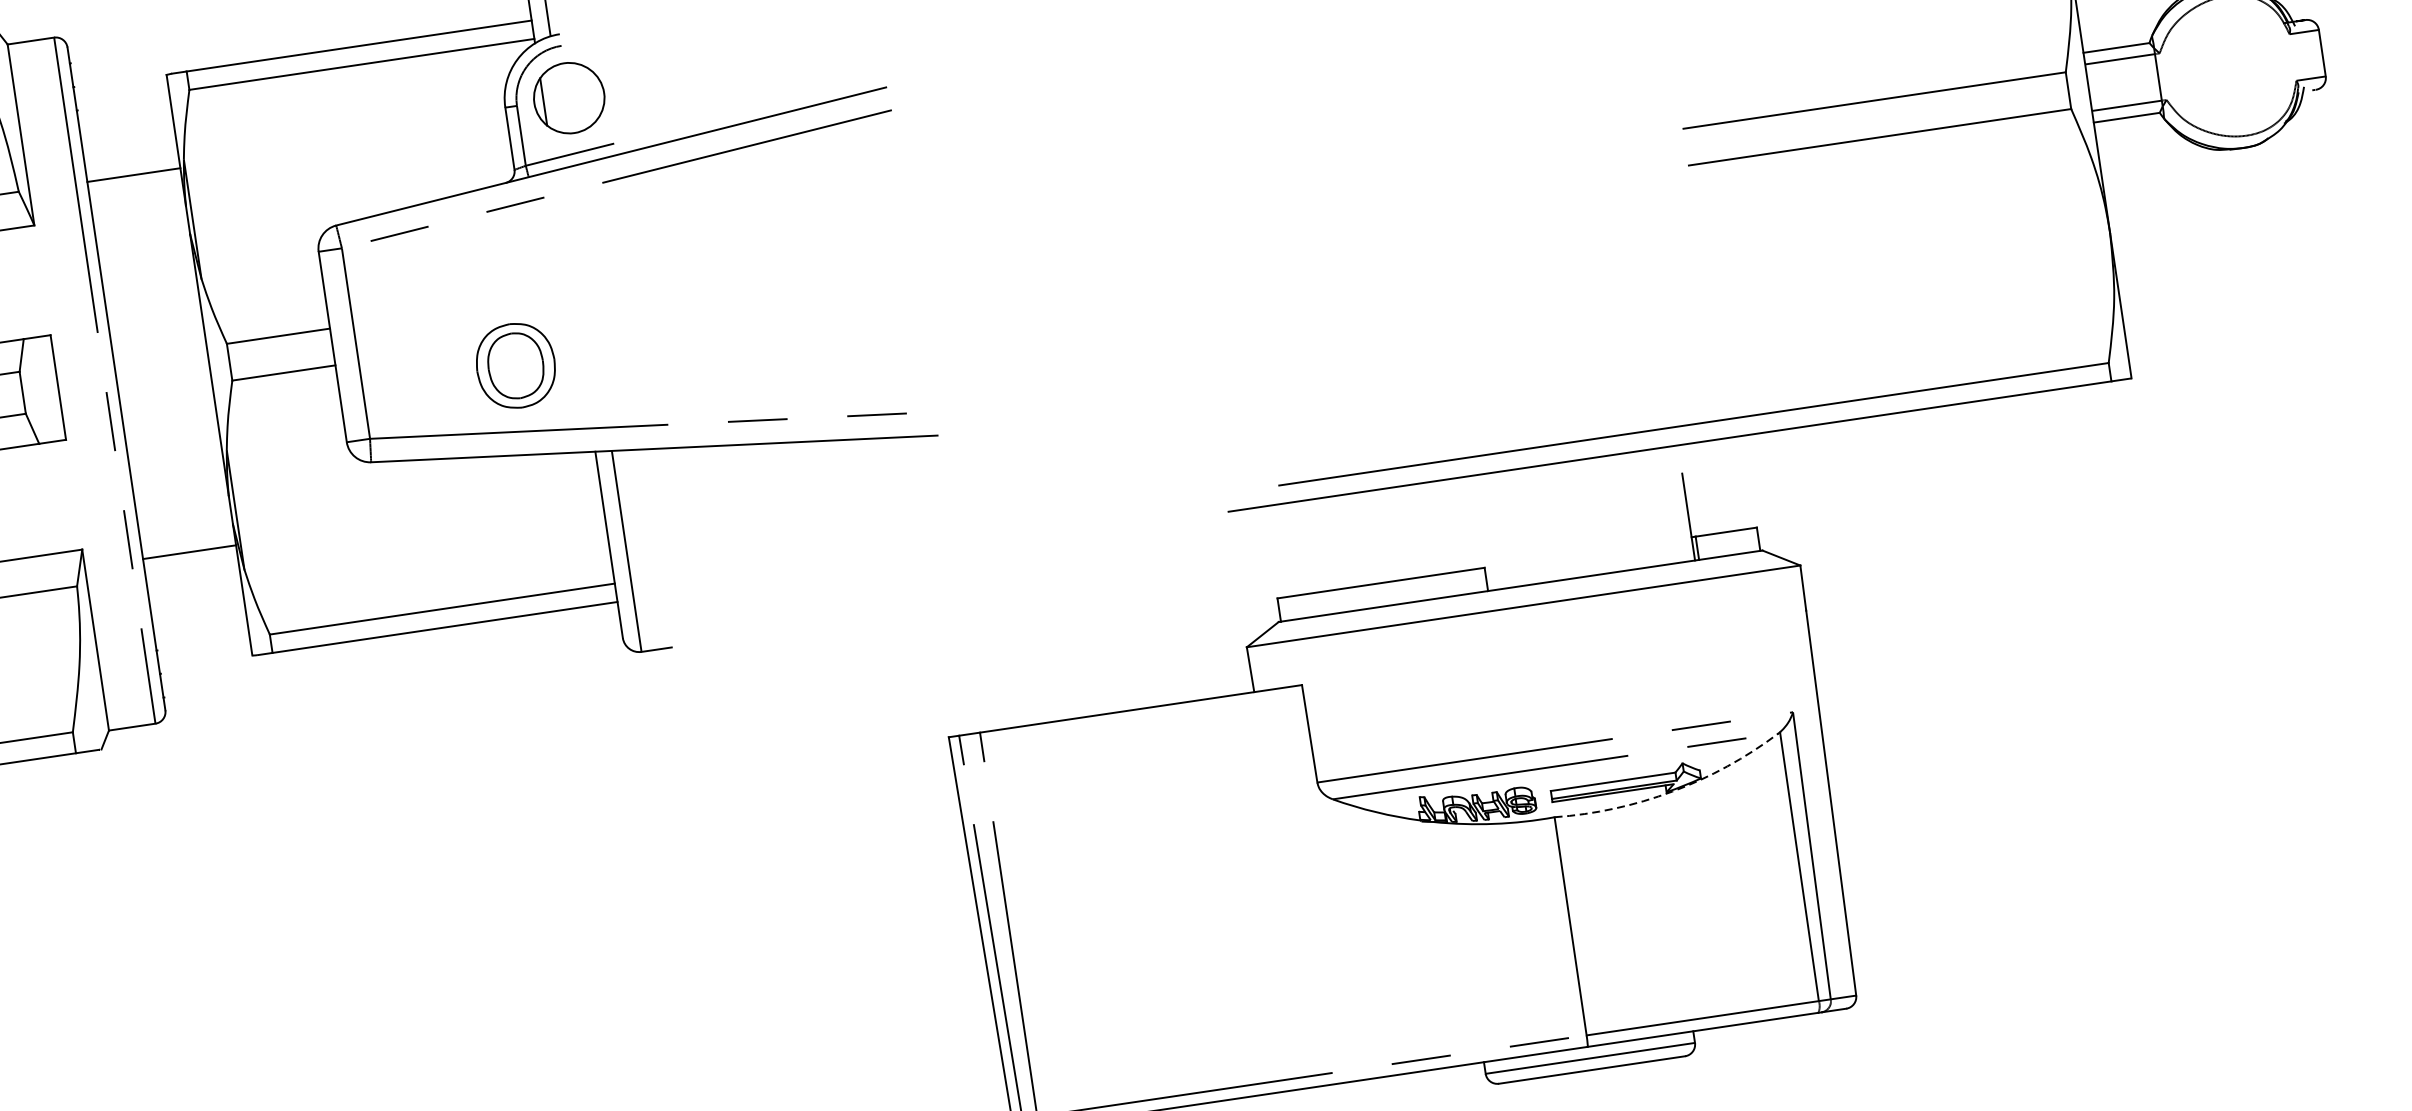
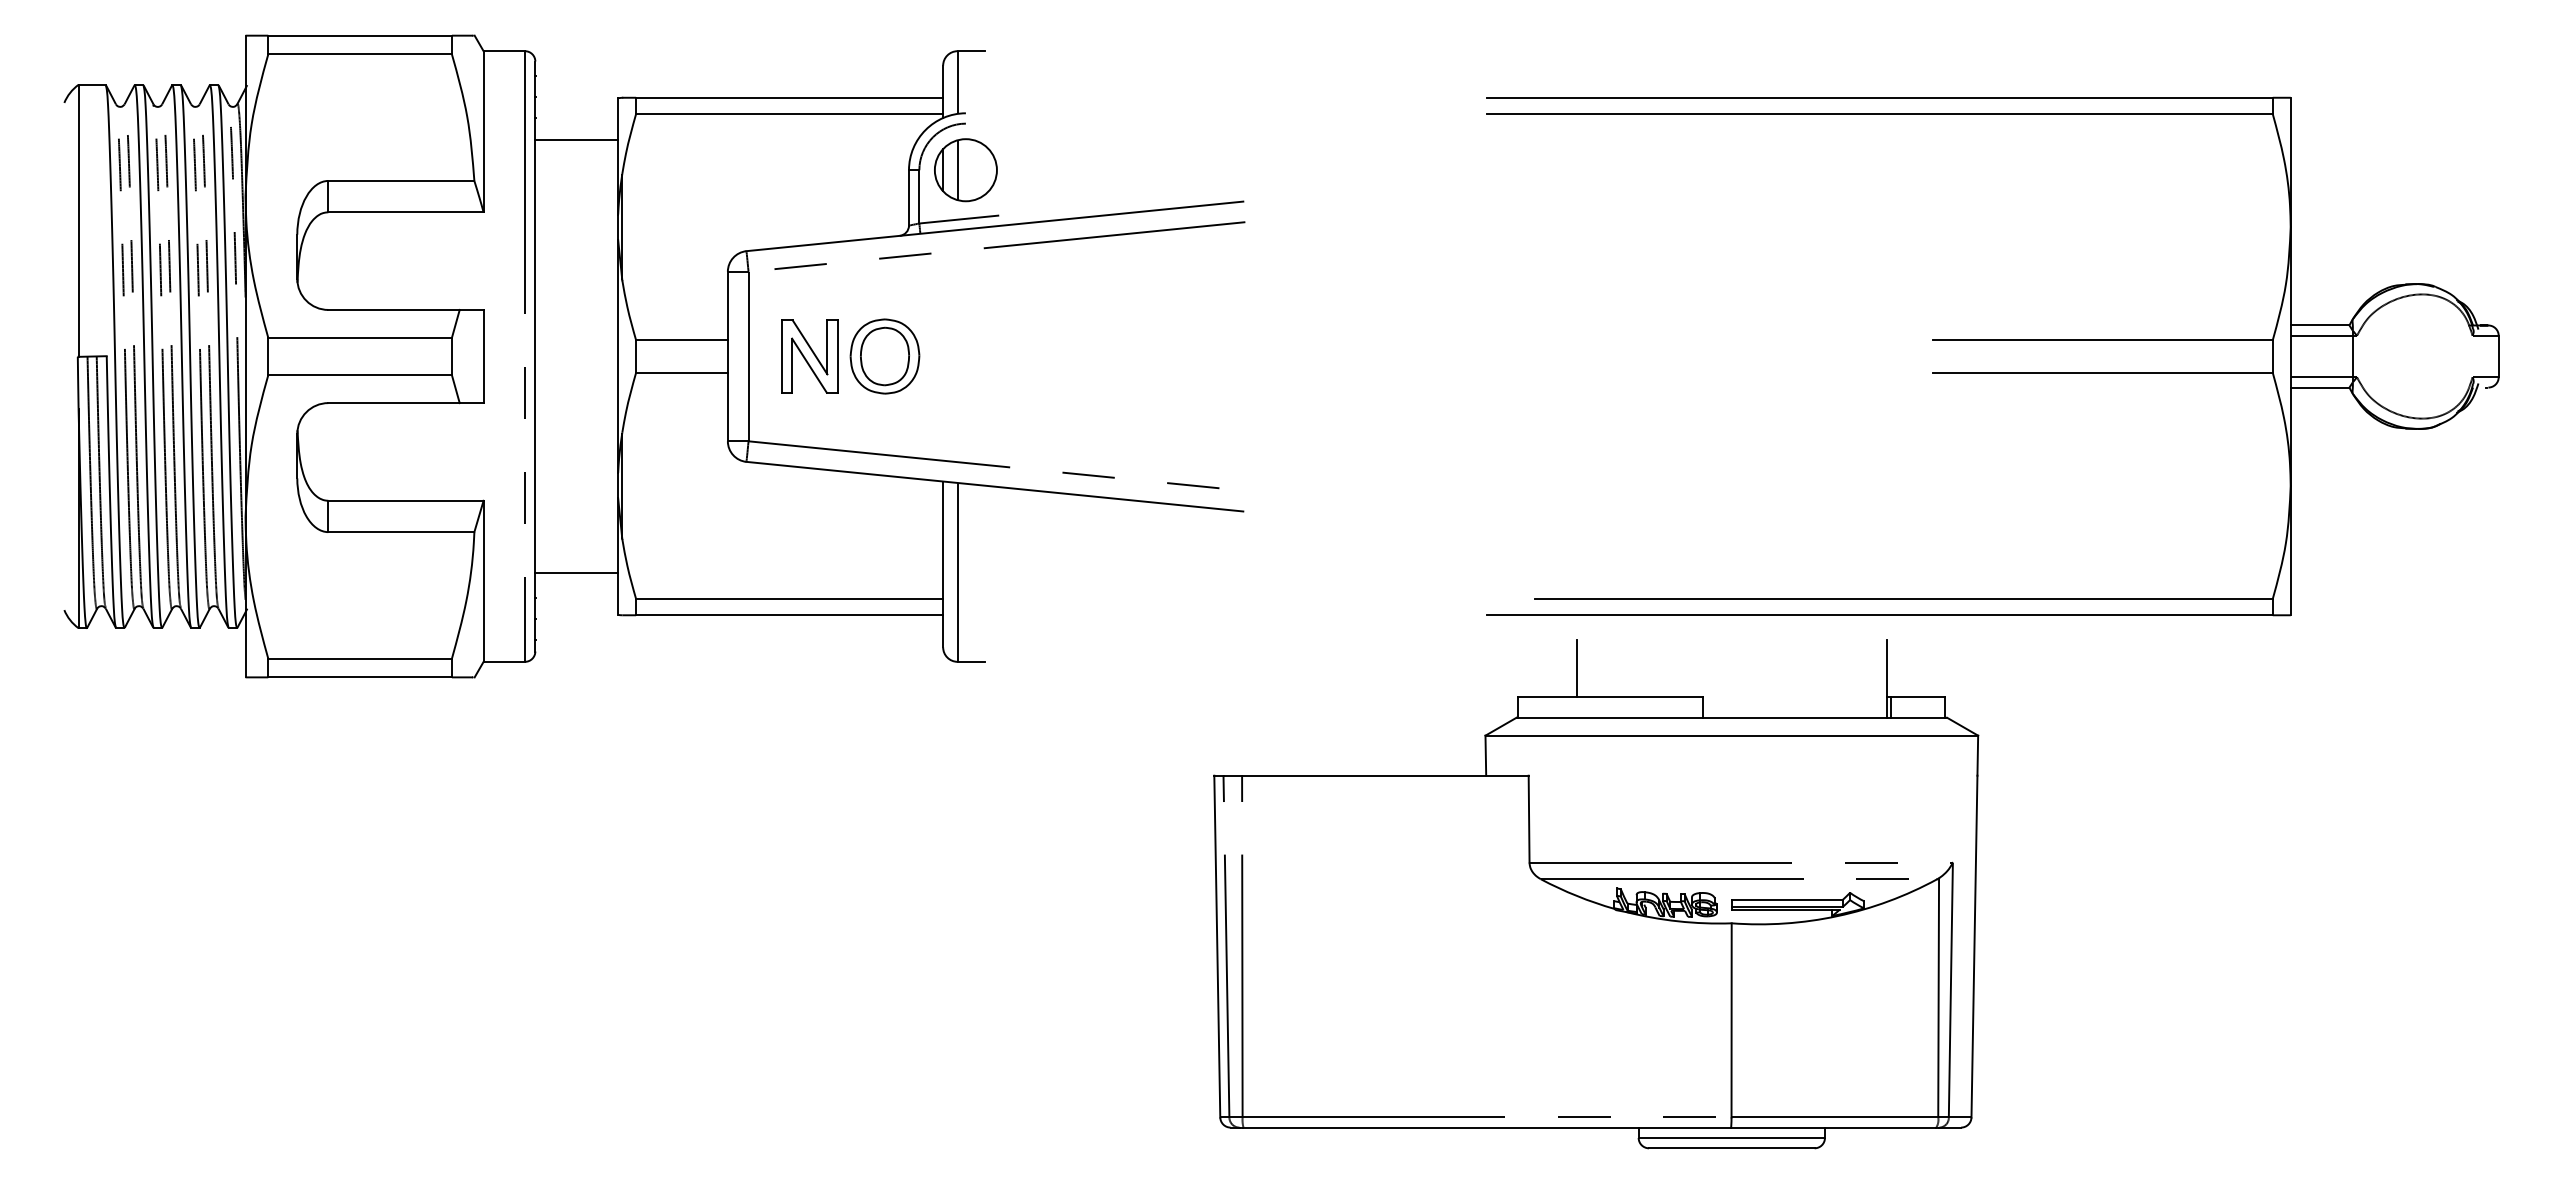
line: (559, 99) -> (957, 170), added
line: (133, 175) -> (576, 140), moved
part: (424, 333) -> (809, 356), added
part: (515, 365) -> (884, 356), moved
line: (189, 551) -> (576, 572), moved
line: (1337, 556) -> (1576, 668), added
arc: (1672, 792) -> (1837, 916), dashed -> solid

